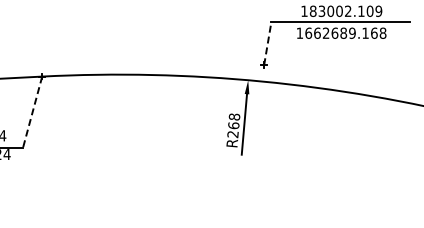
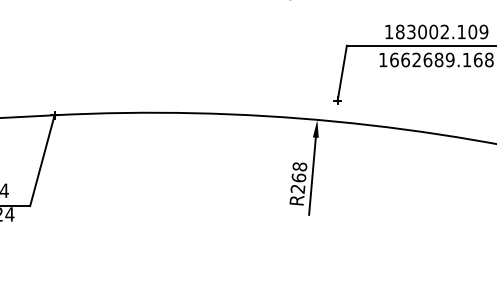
line: (267, 43) -> (341, 73), dashed -> solid
line: (32, 112) -> (42, 161), dashed -> solid

